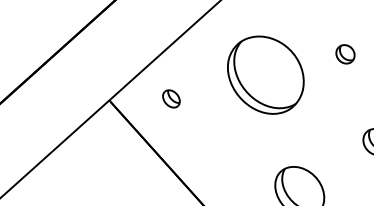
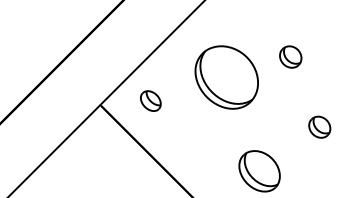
part: (345, 53) -> (290, 56), size x1.43
part: (170, 98) -> (150, 100), size x1.43

